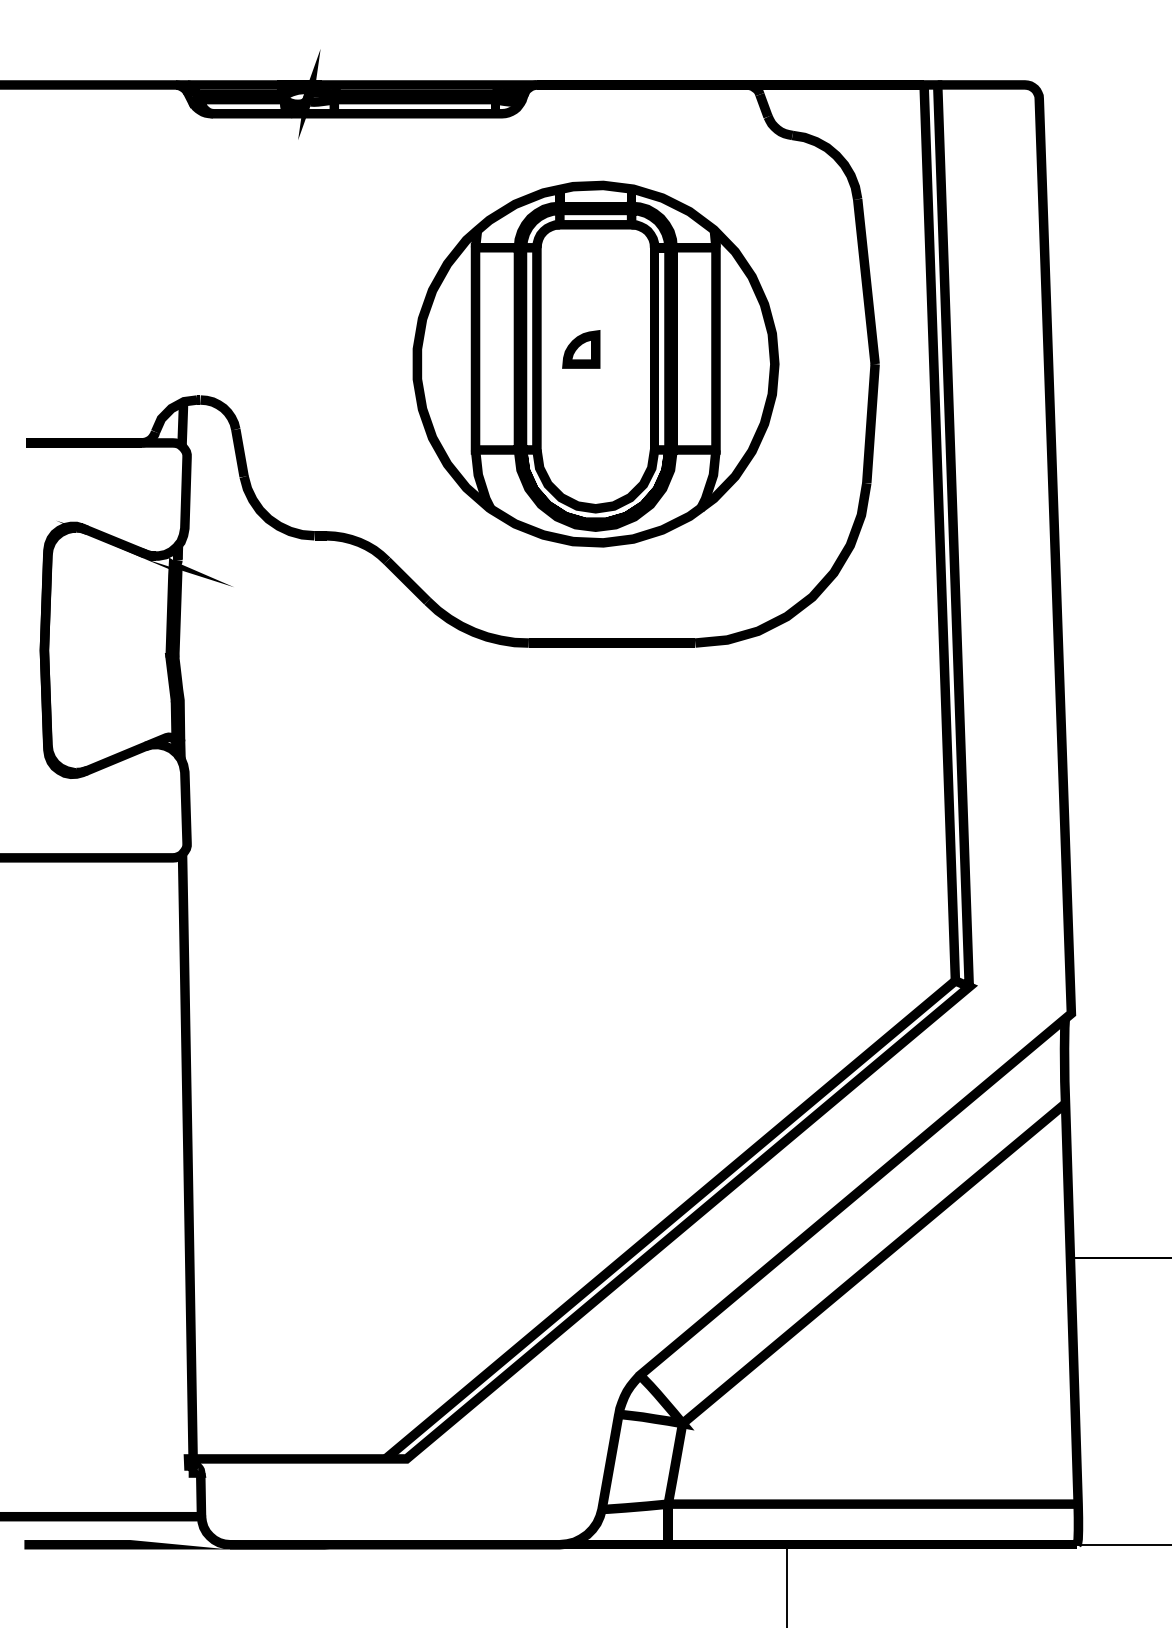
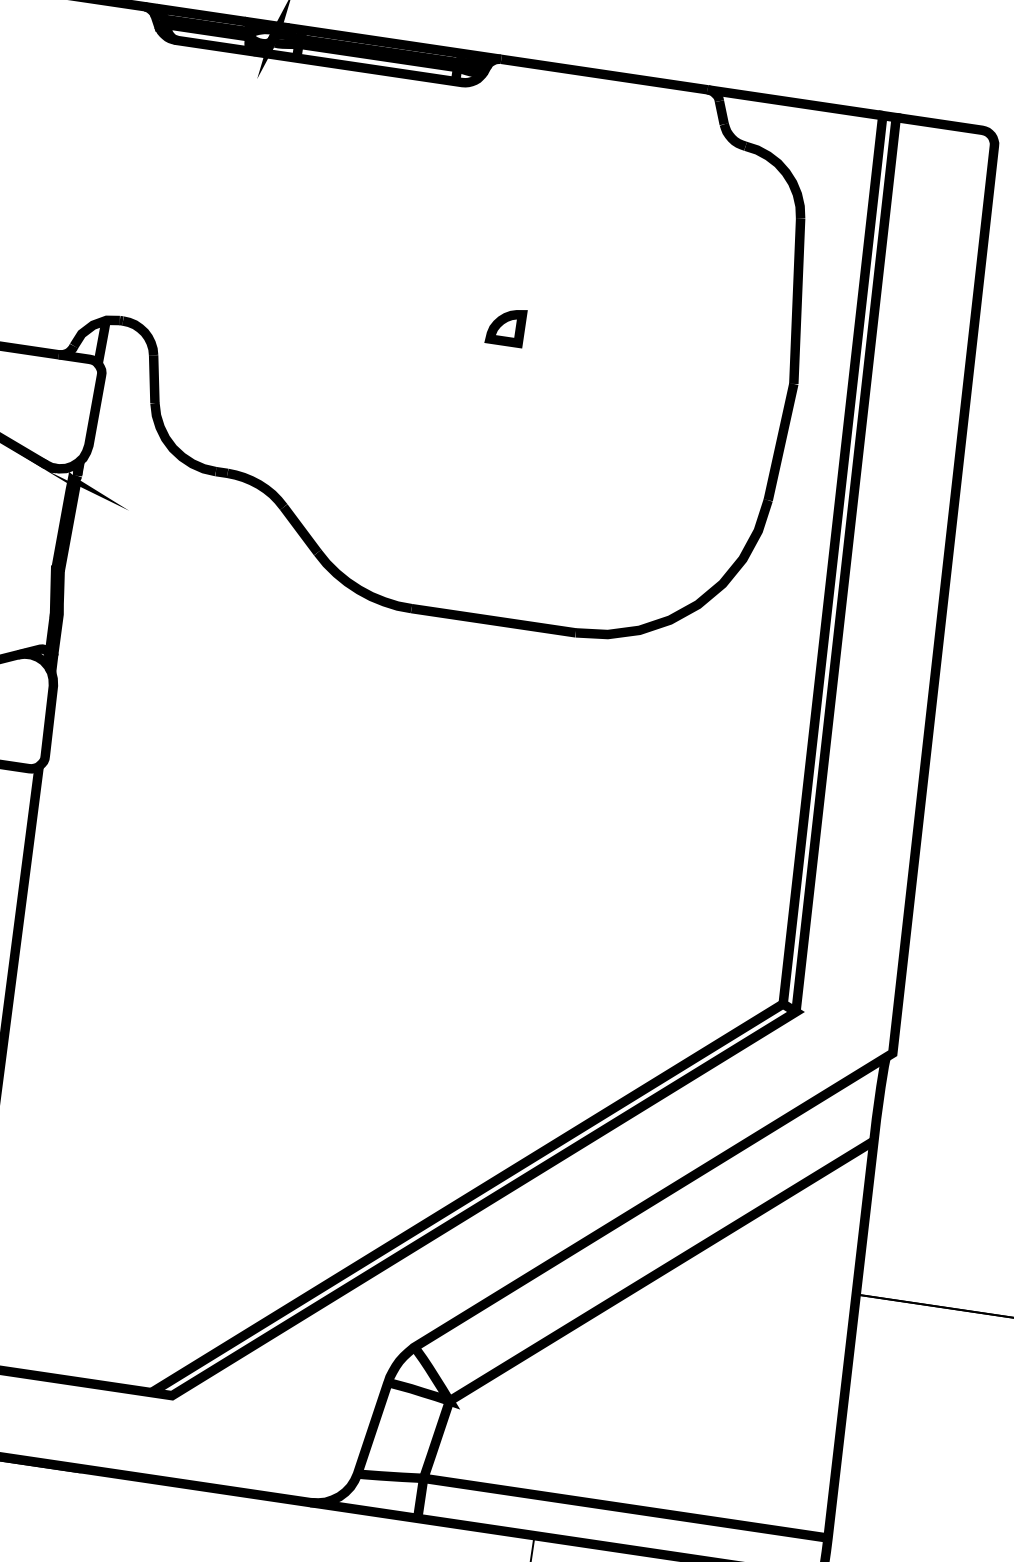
part: (595, 363) -> (518, 342), removed

